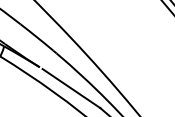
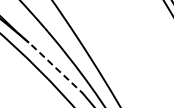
line: (71, 88) -> (57, 68), solid -> dashed

